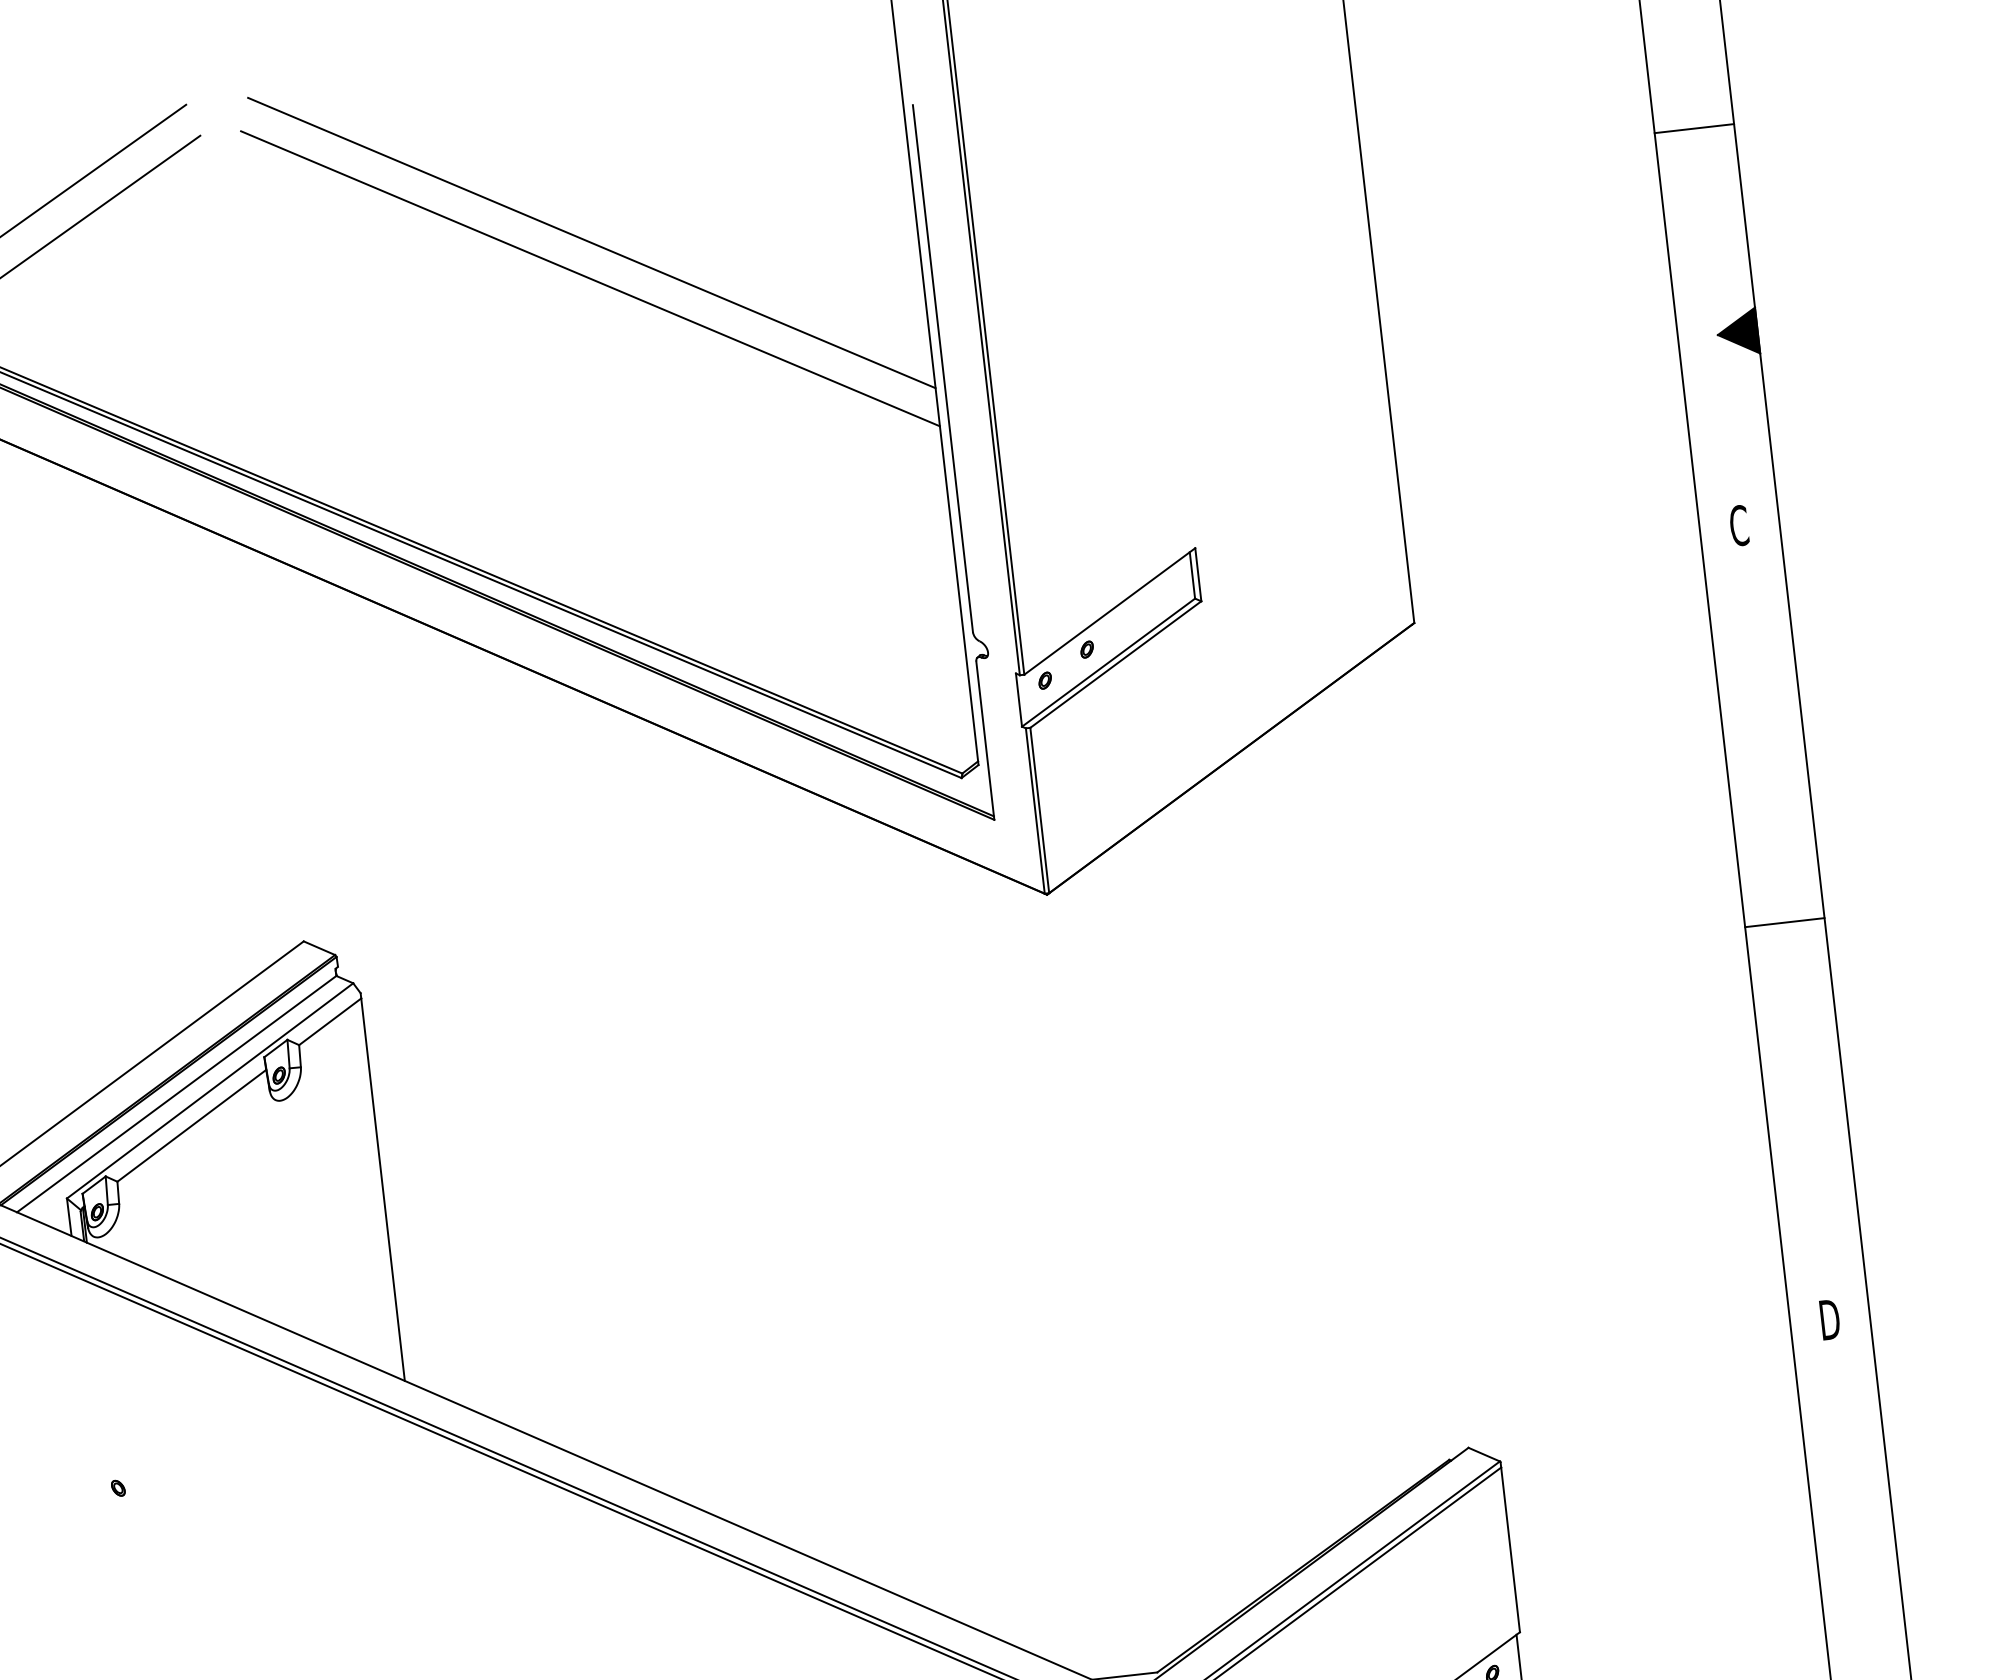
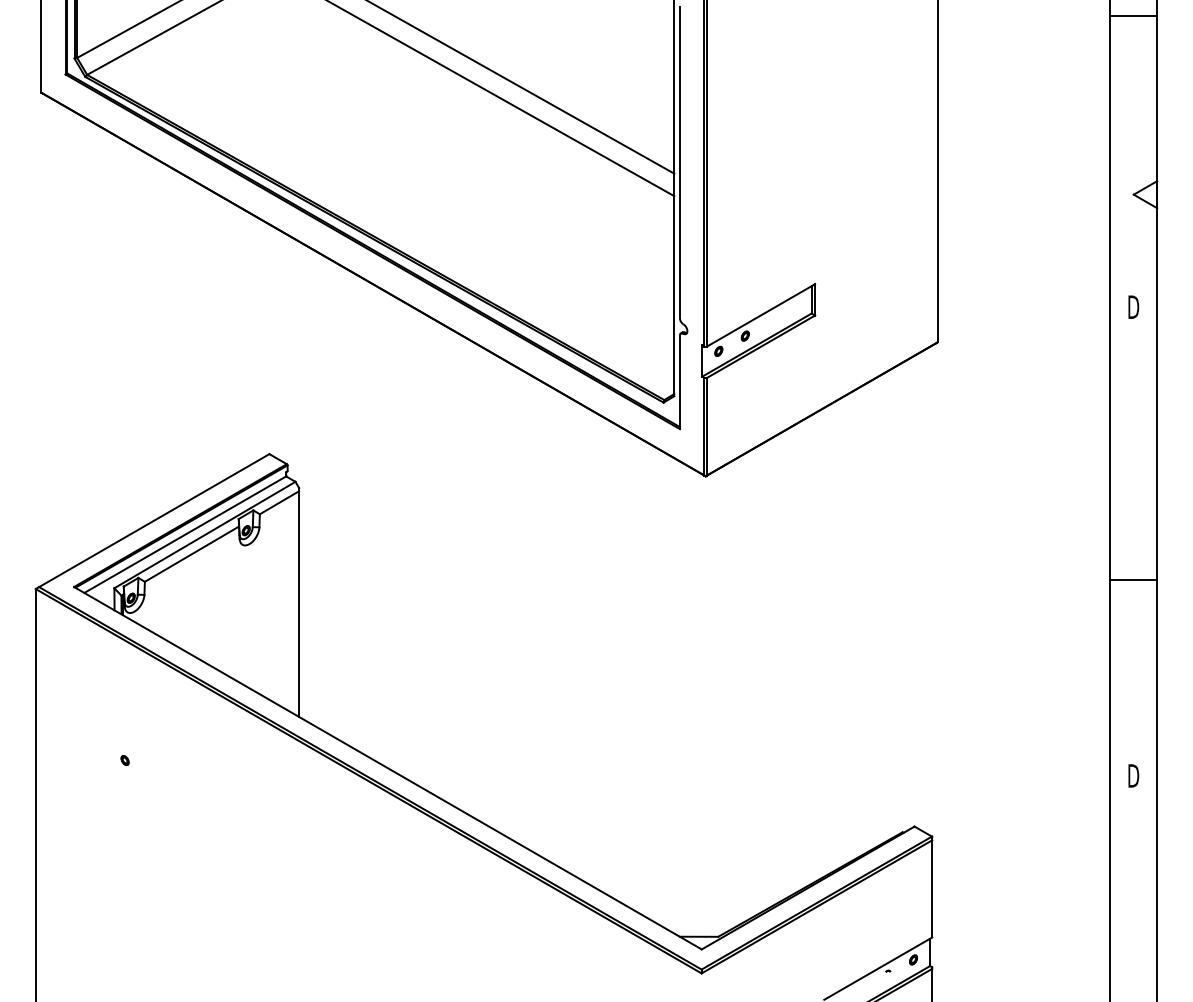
line: (1693, 128) -> (1133, 15), moved
fill: (1737, 332) -> (1145, 194), removed
text: (1739, 526) -> (1133, 307), C -> D
line: (1784, 922) -> (1133, 579), moved

